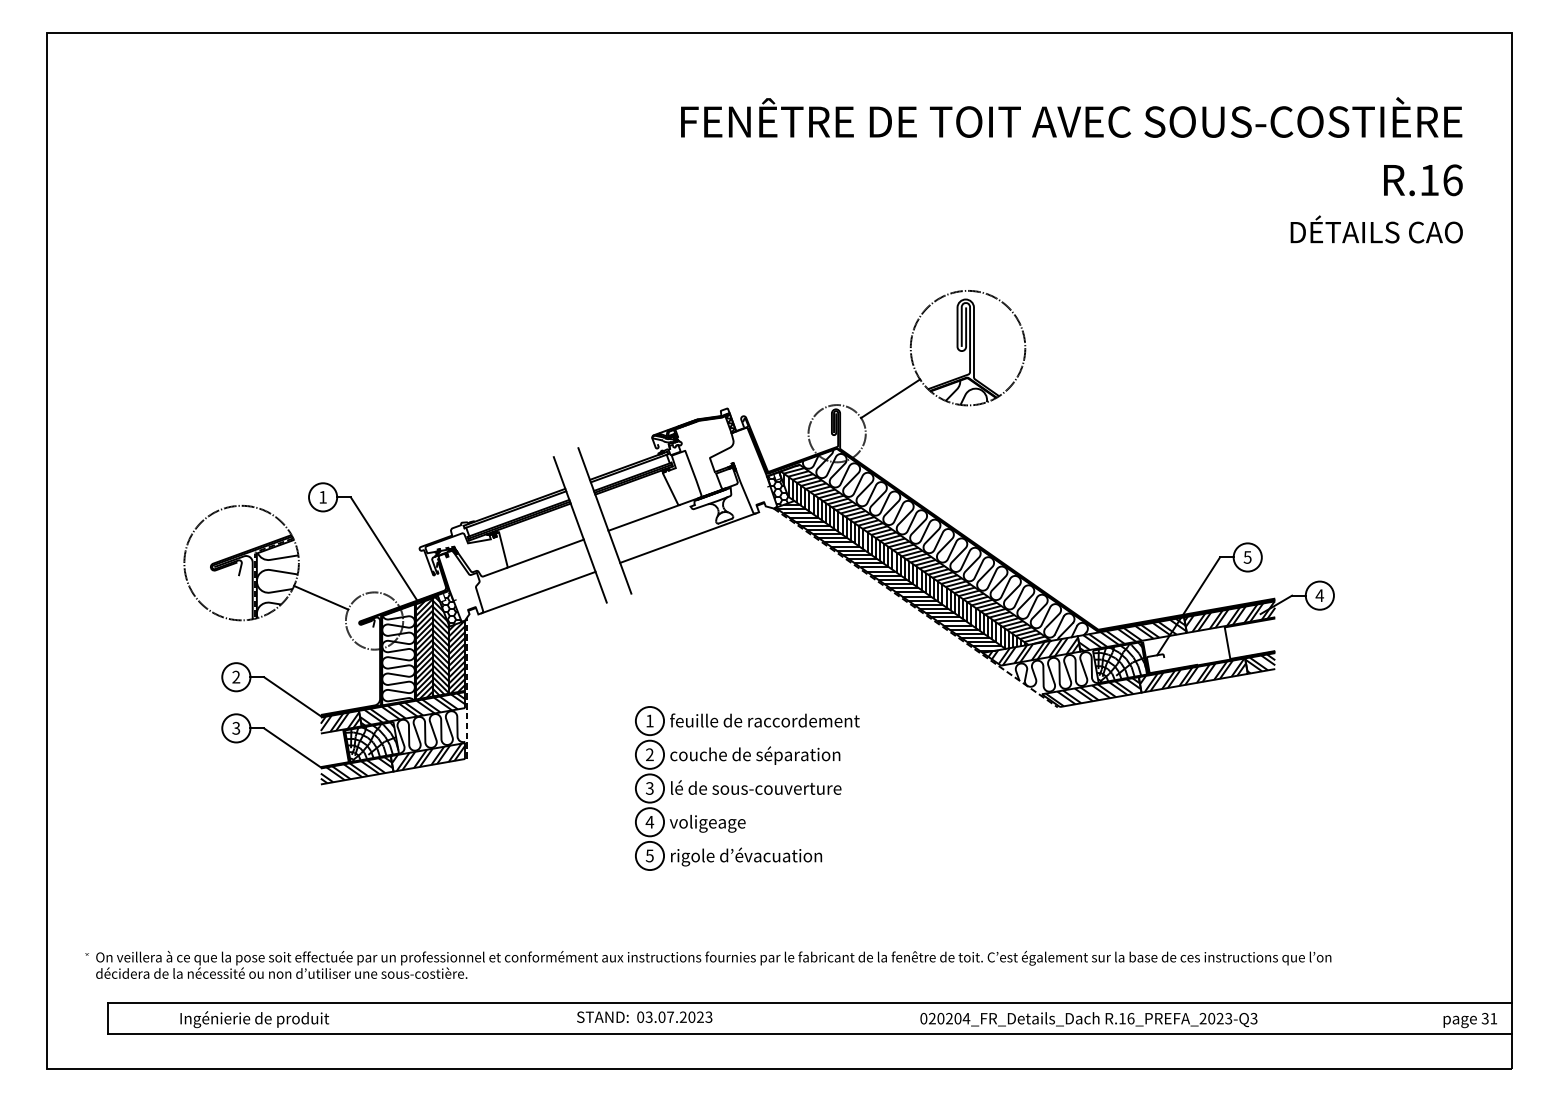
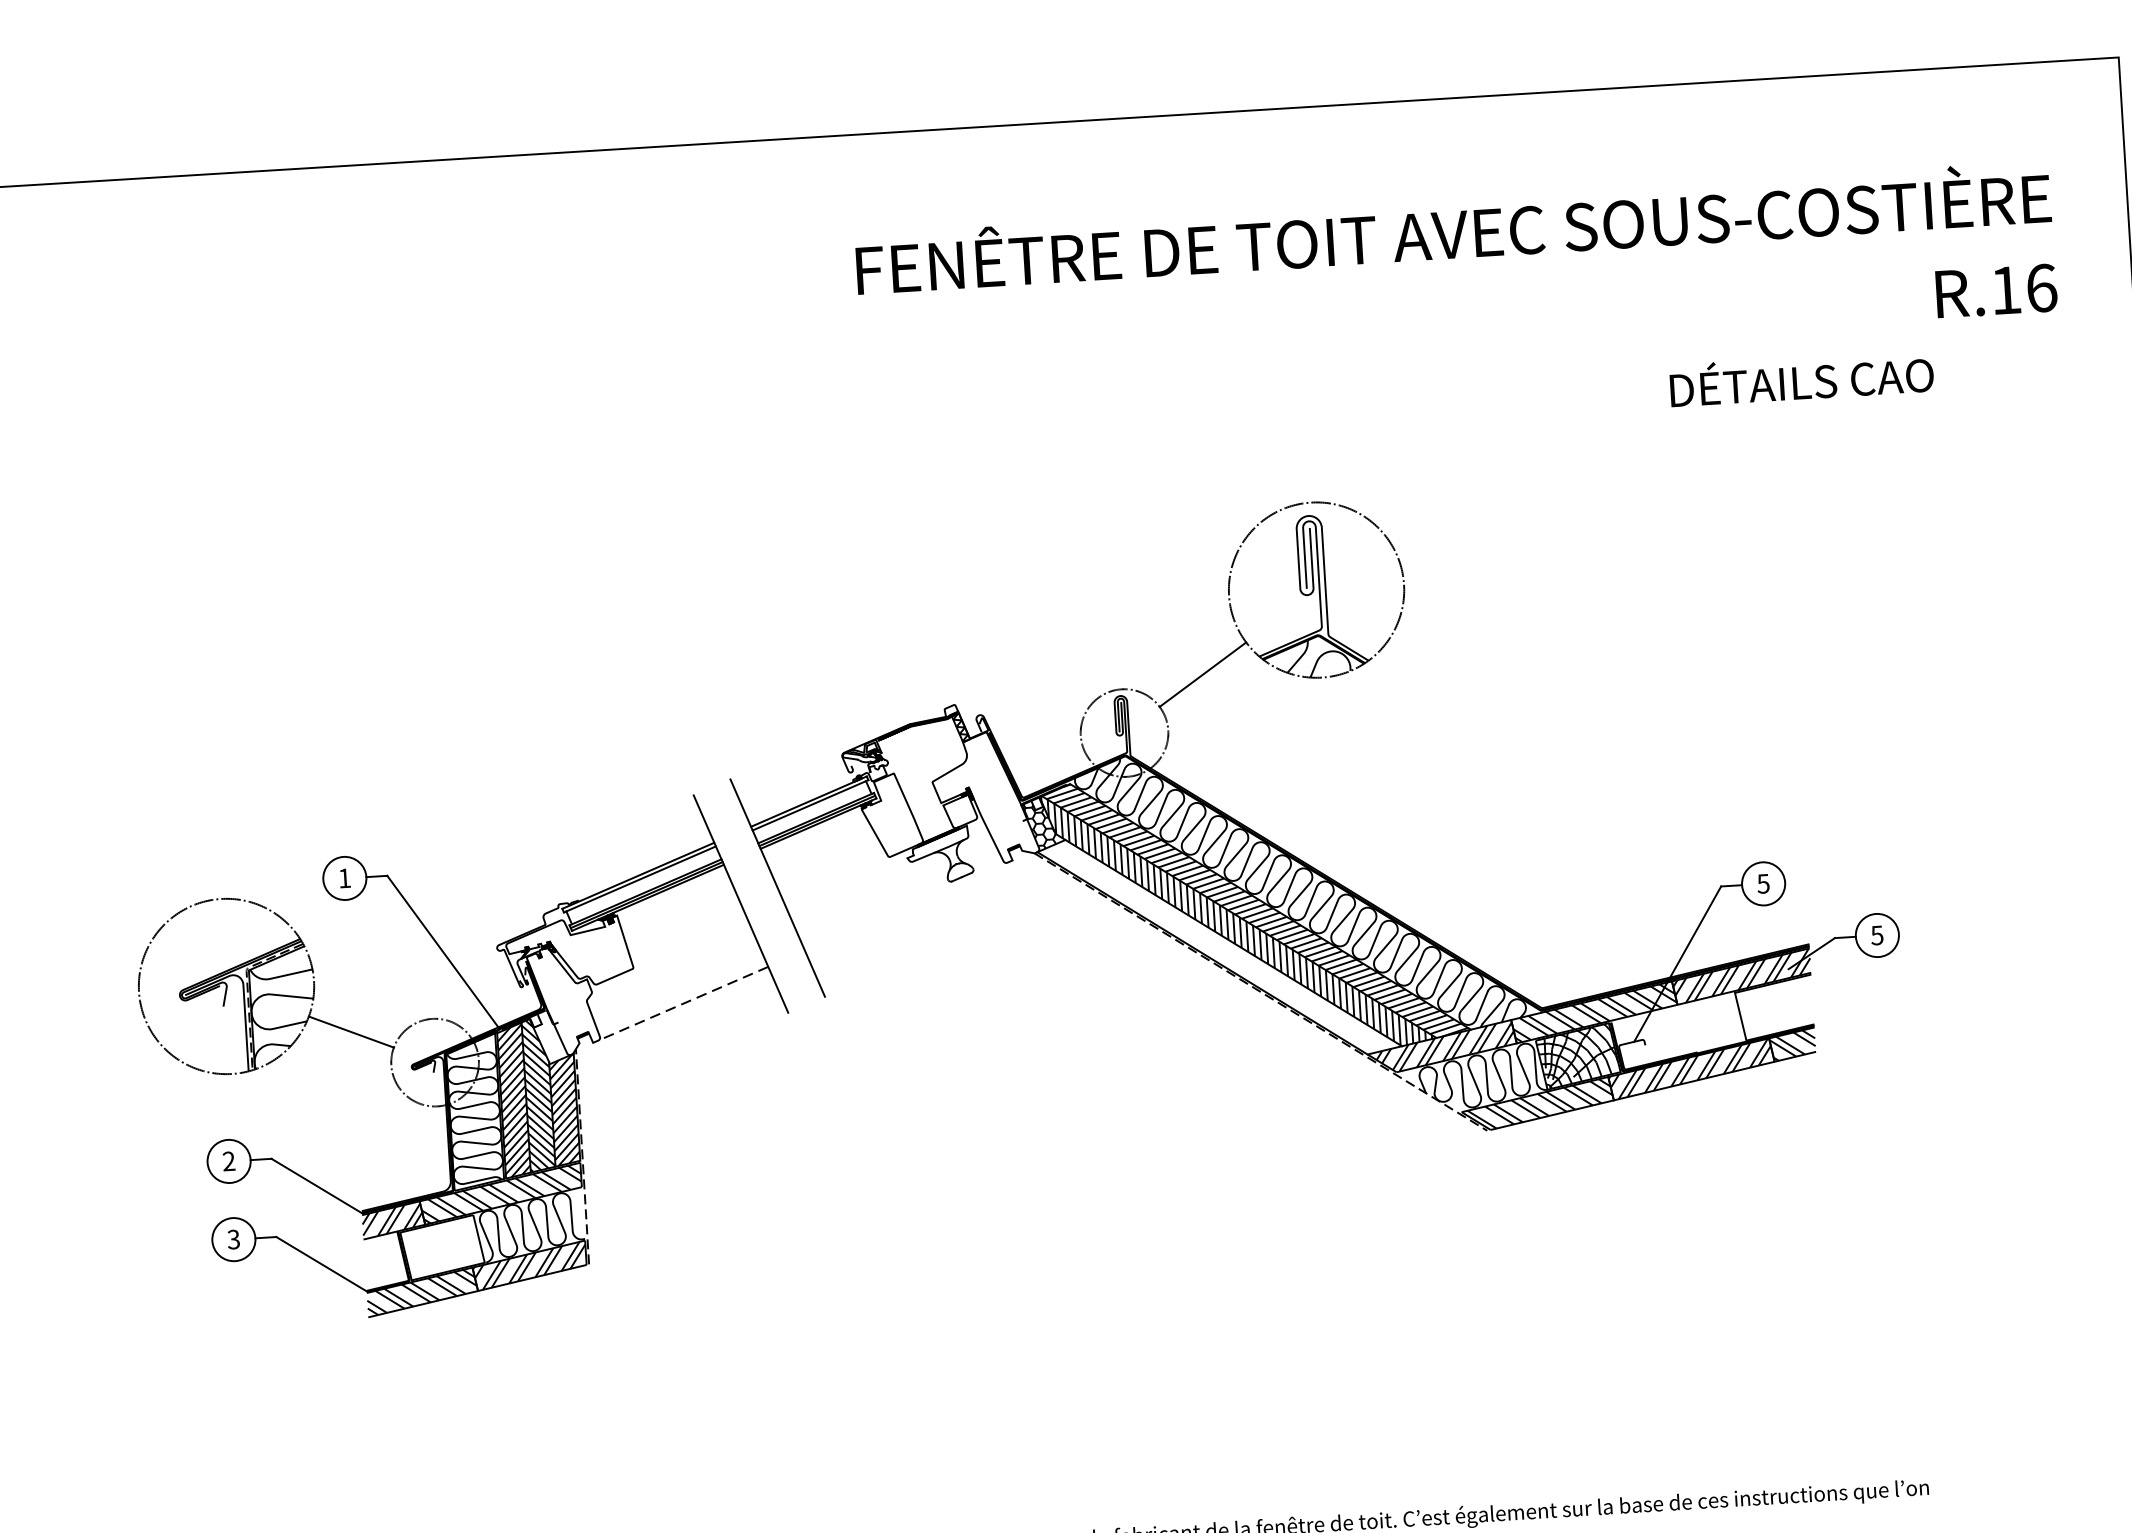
text: (1376, 229) -> (1801, 378), moved
line: (643, 517) -> (836, 879), removed
line: (687, 537) -> (905, 905), removed
line: (545, 553) -> (690, 943), removed
hatch: (889, 577) -> (1217, 947), removed
line: (538, 592) -> (682, 1003), solid -> dashed
text: (1319, 595) -> (1876, 935), 4 -> 5
hatch: (450, 608) -> (549, 1036), removed
hatch: (371, 741) -> (441, 1247), removed
part: (747, 788) -> (1020, 1283), removed

